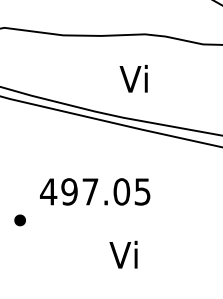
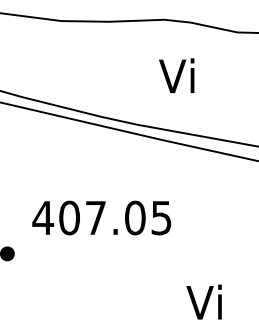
text: (133, 78) -> (176, 75), moved
text: (69, 191) -> (69, 217), 497.05 -> 407.05
text: (123, 254) -> (204, 301), moved

